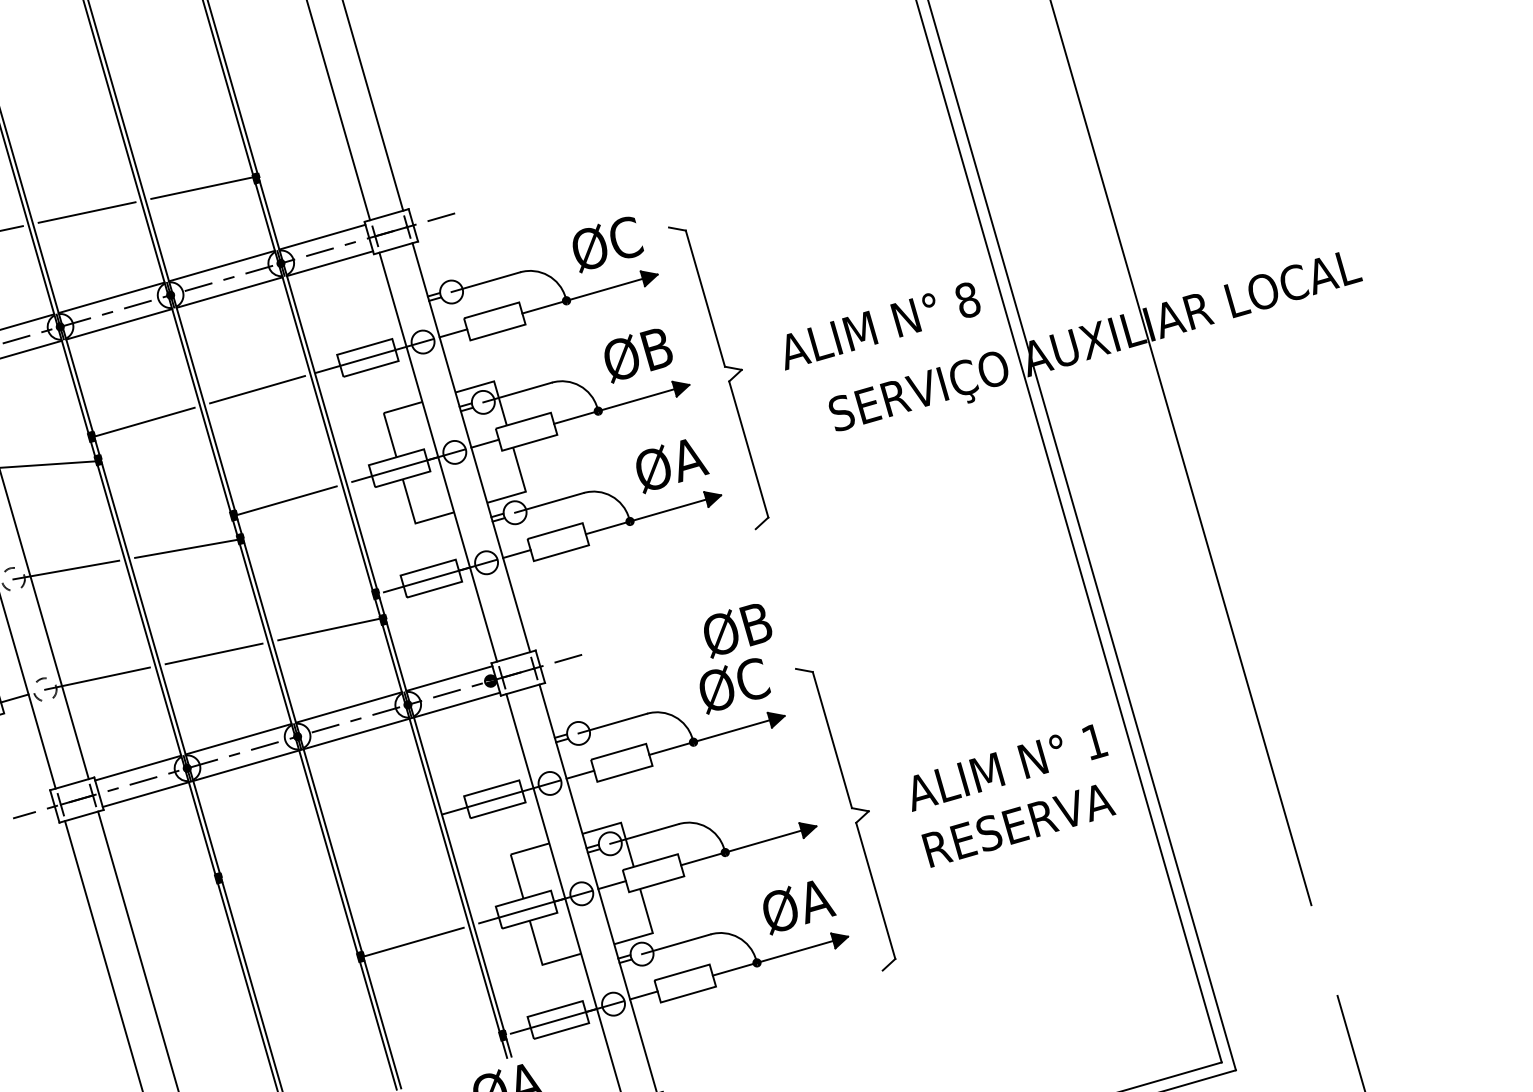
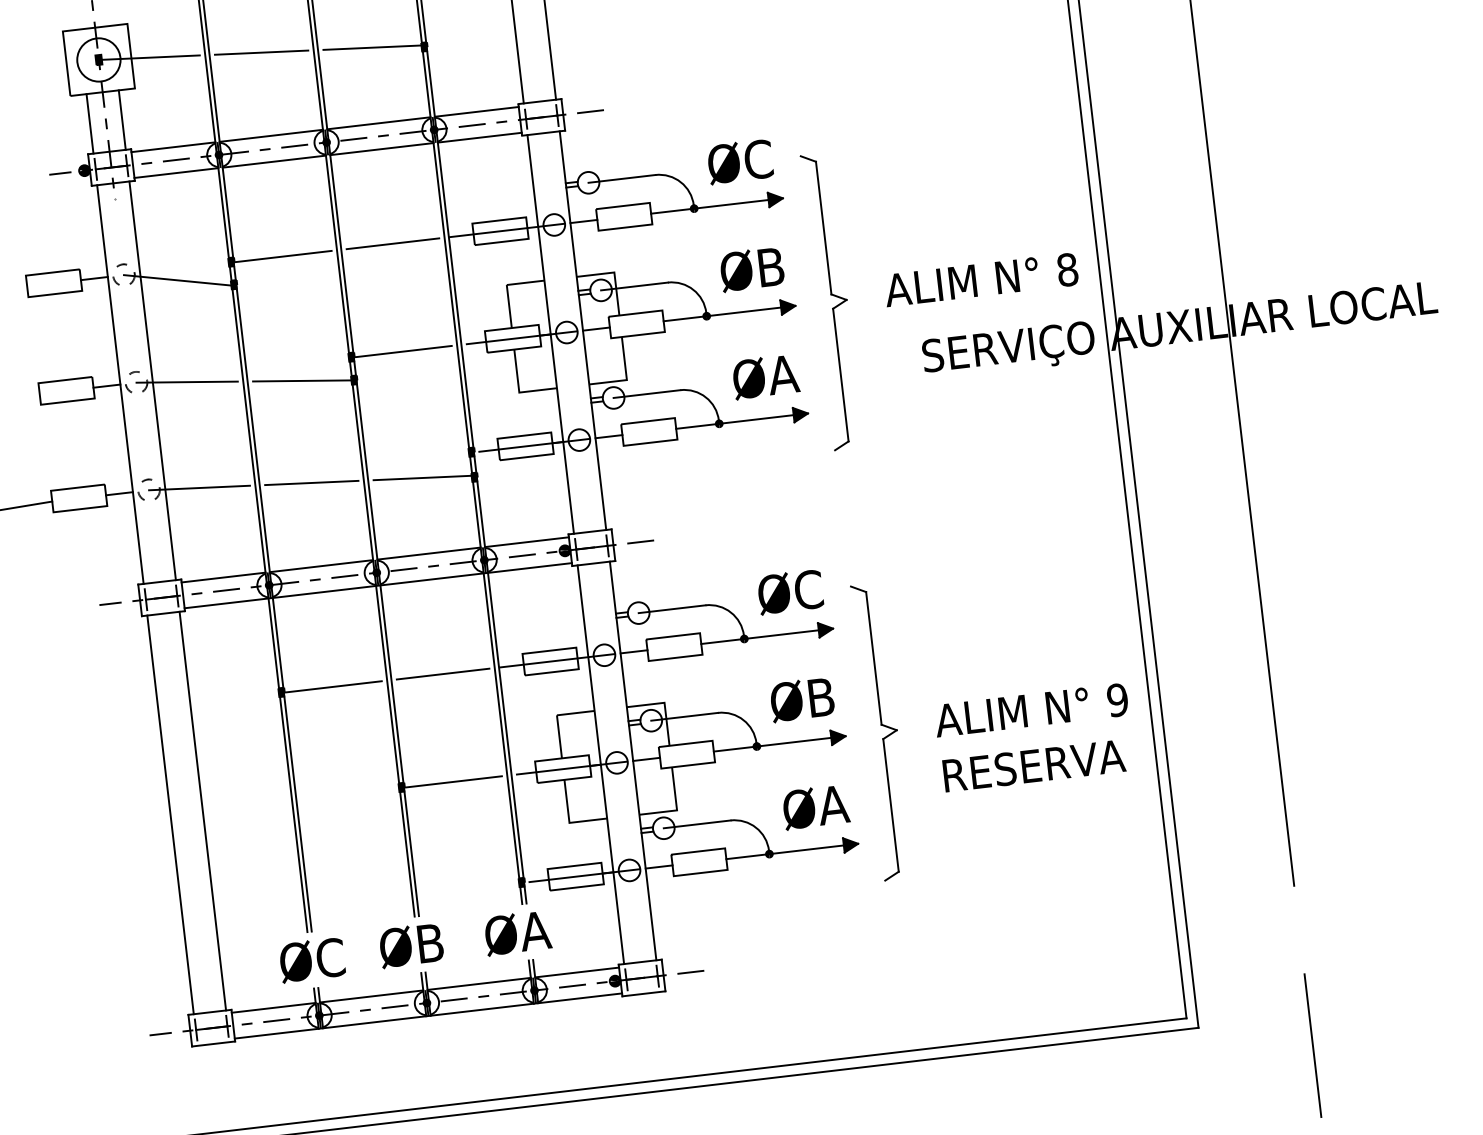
text: (737, 630) -> (802, 700), moved
text: (1094, 741) -> (1117, 700), 1 -> 9
line: (383, 830) -> (442, 673), added
line: (270, 863) -> (332, 686), added

